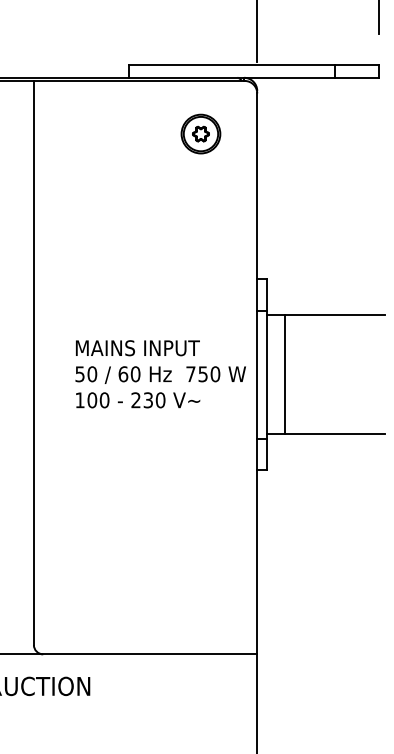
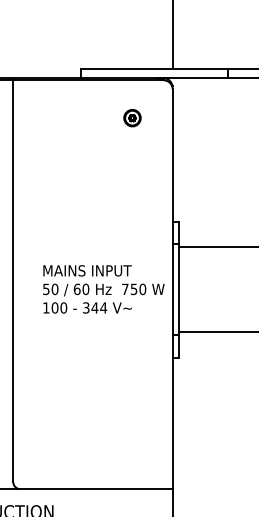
part: (200, 133) -> (132, 117), size x0.6
line: (285, 374) -> (192, 289), removed
text: (148, 400) -> (95, 308), 230 -> 344

